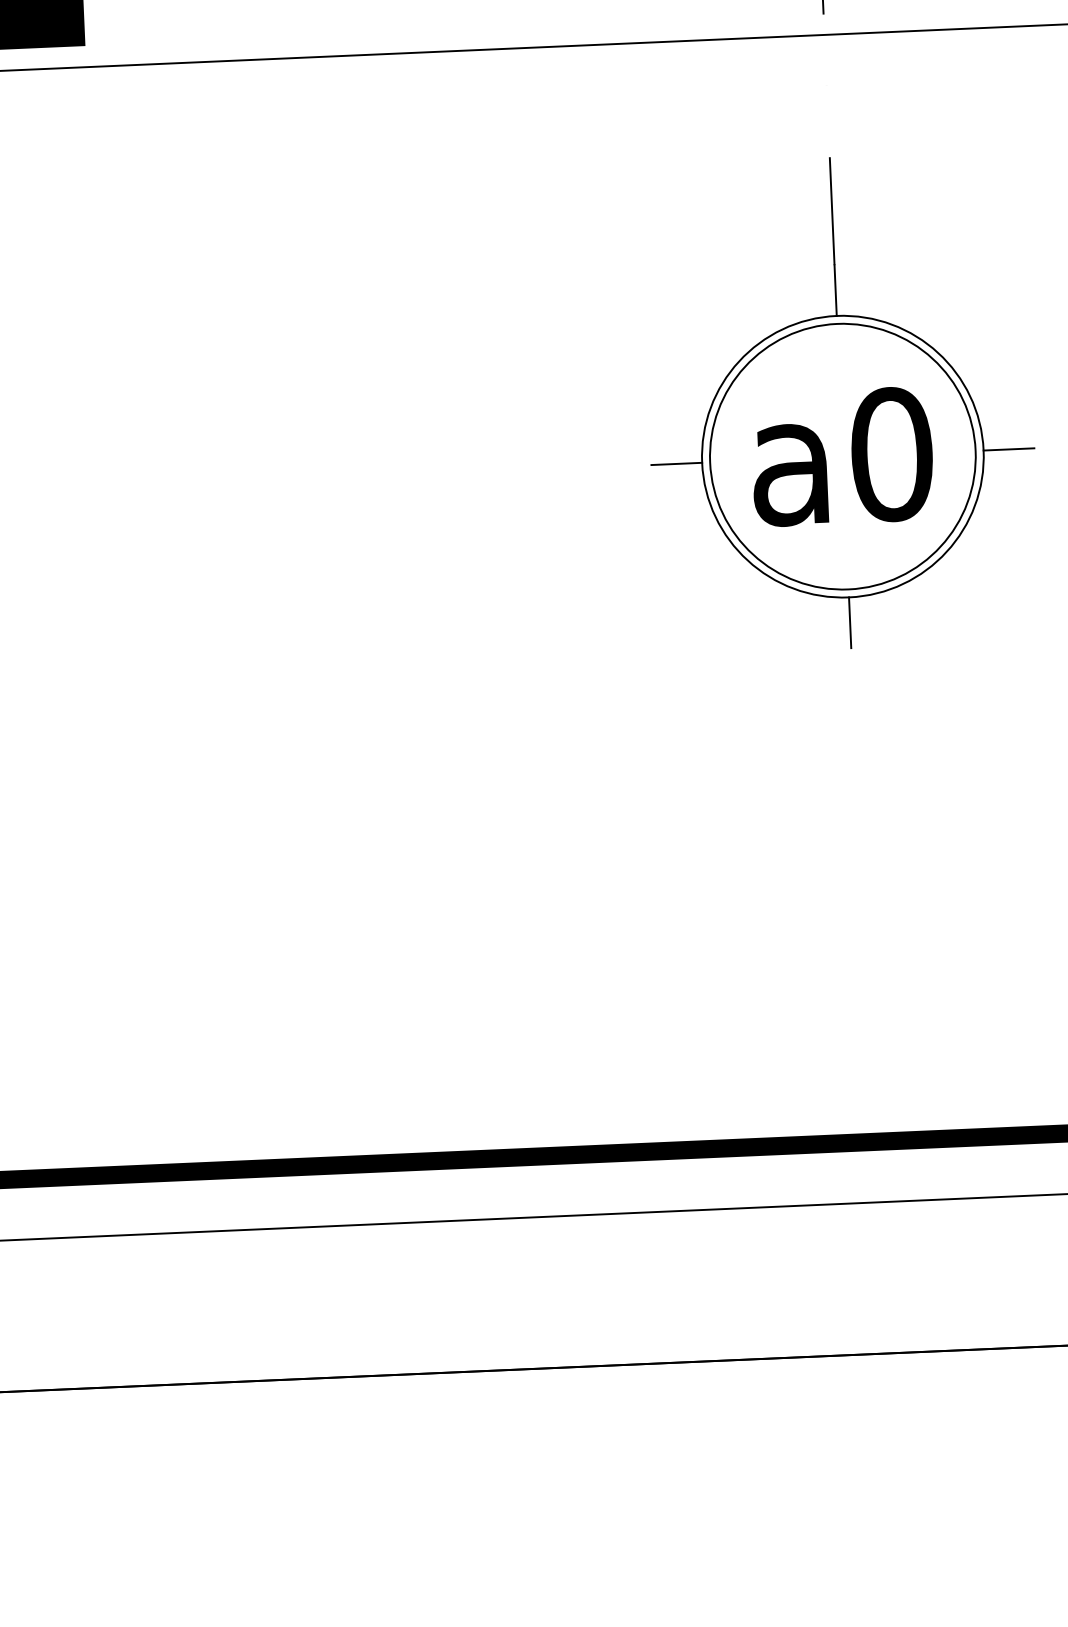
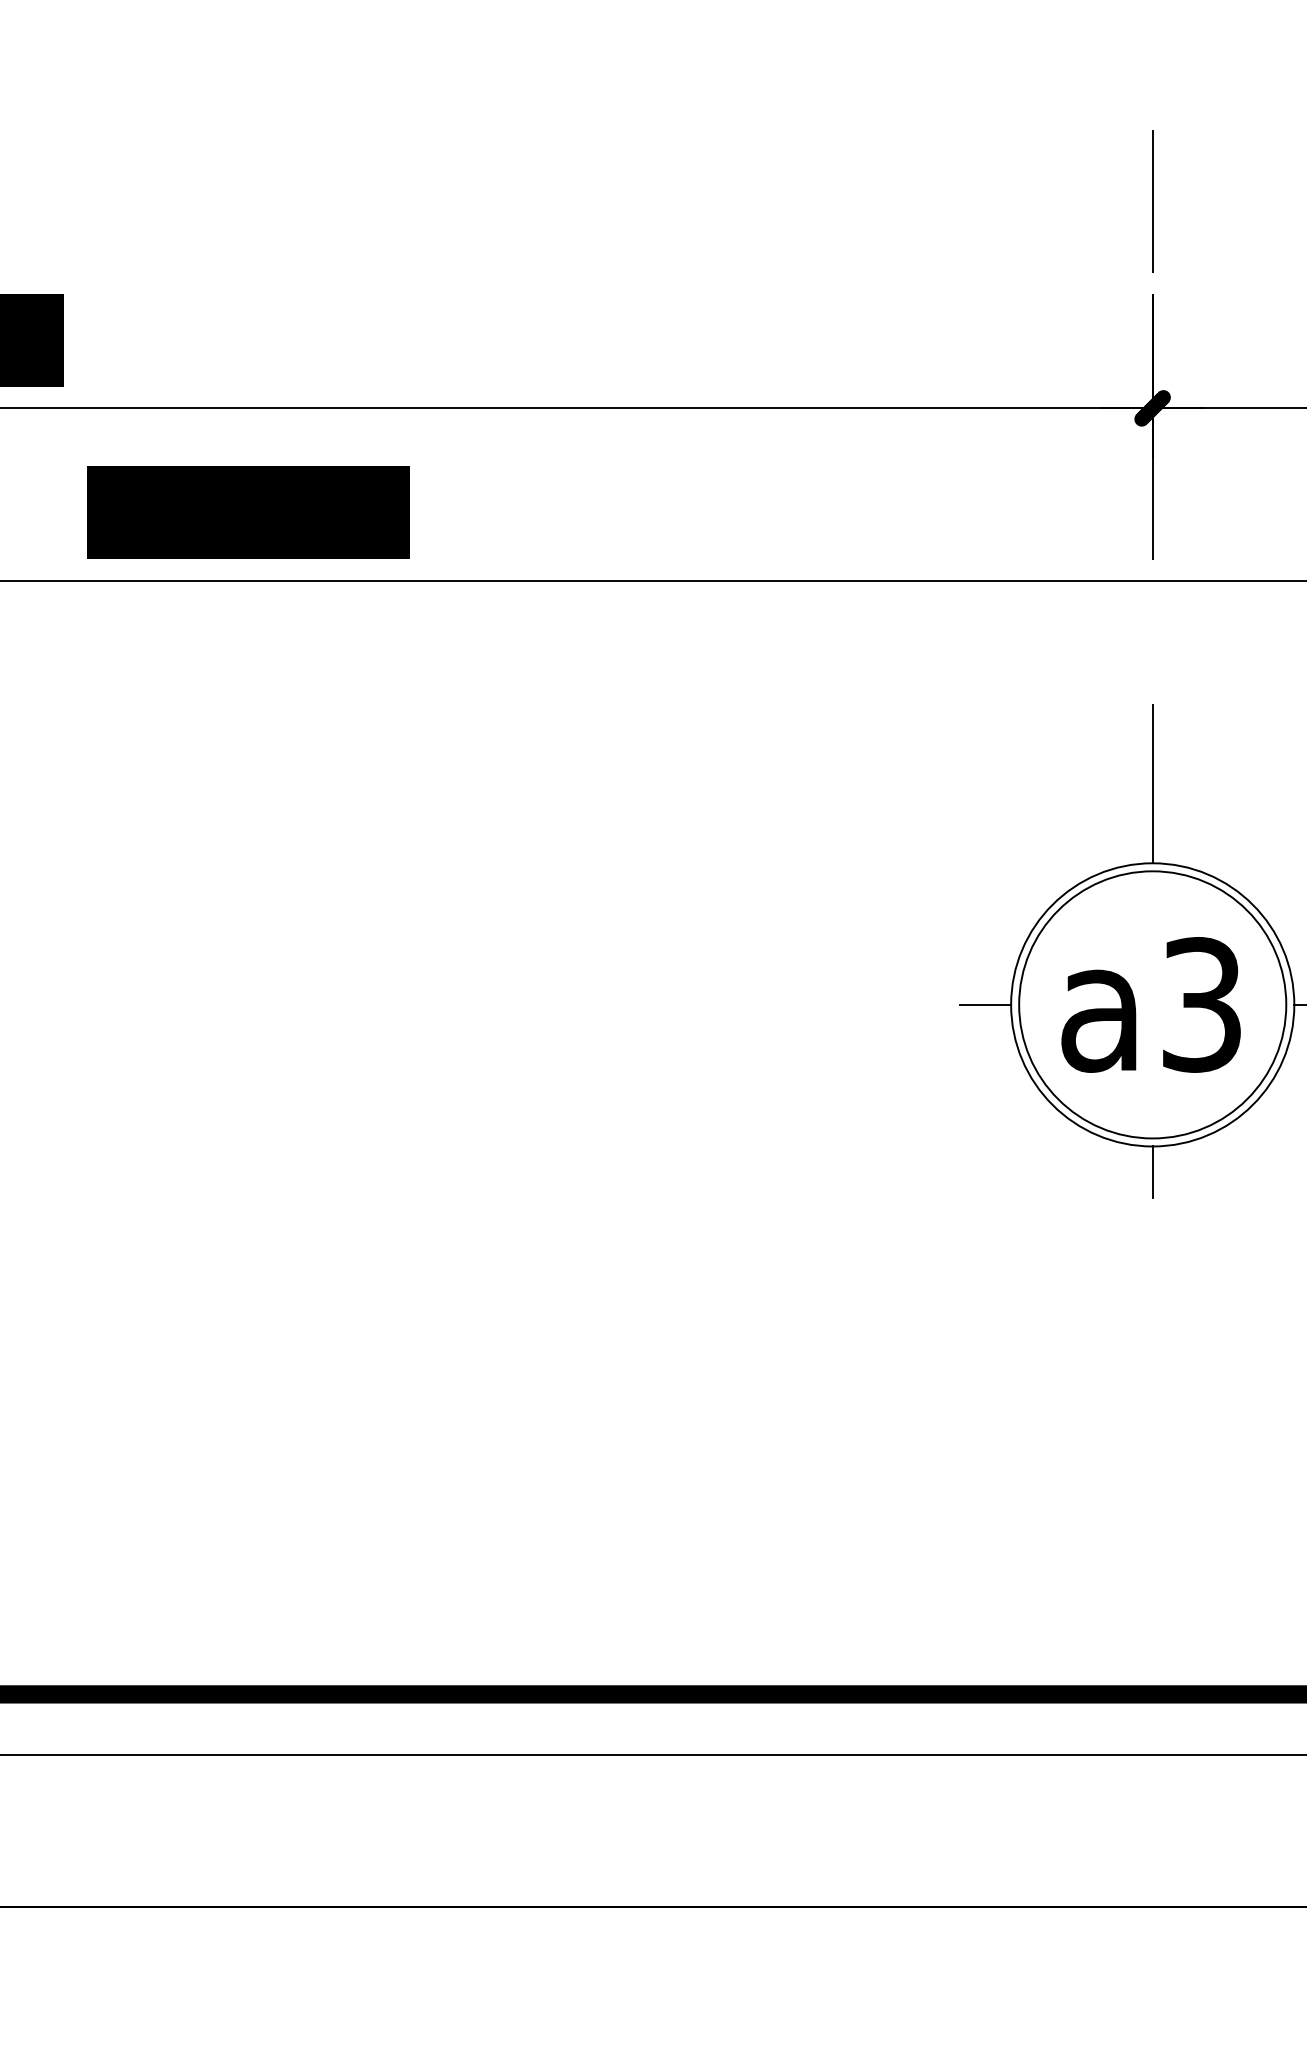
text: (891, 454) -> (1201, 1004), a0 -> a3

